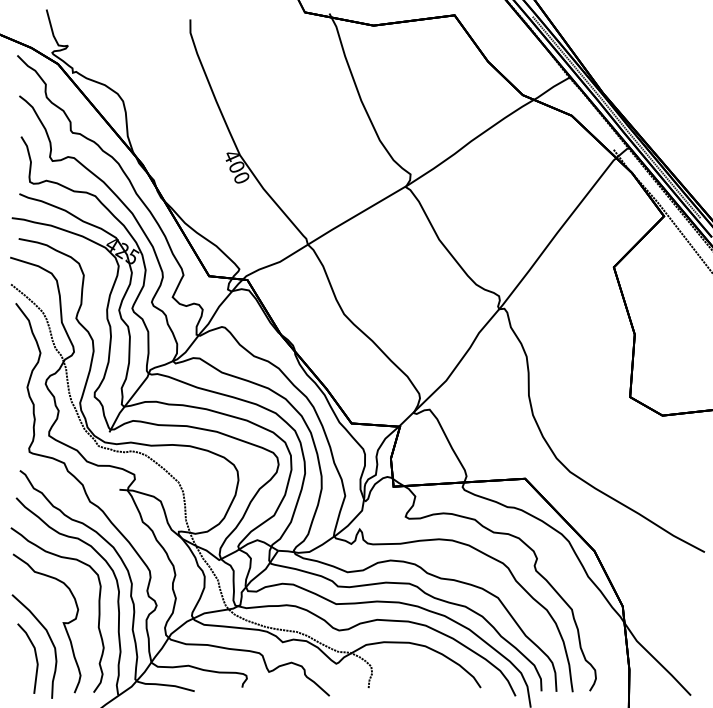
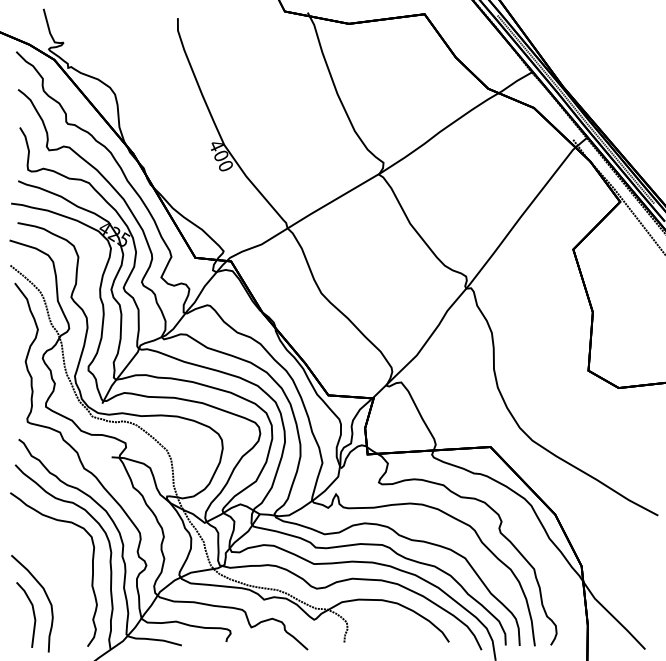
curve: (62, 623) -> (58, 582), removed

